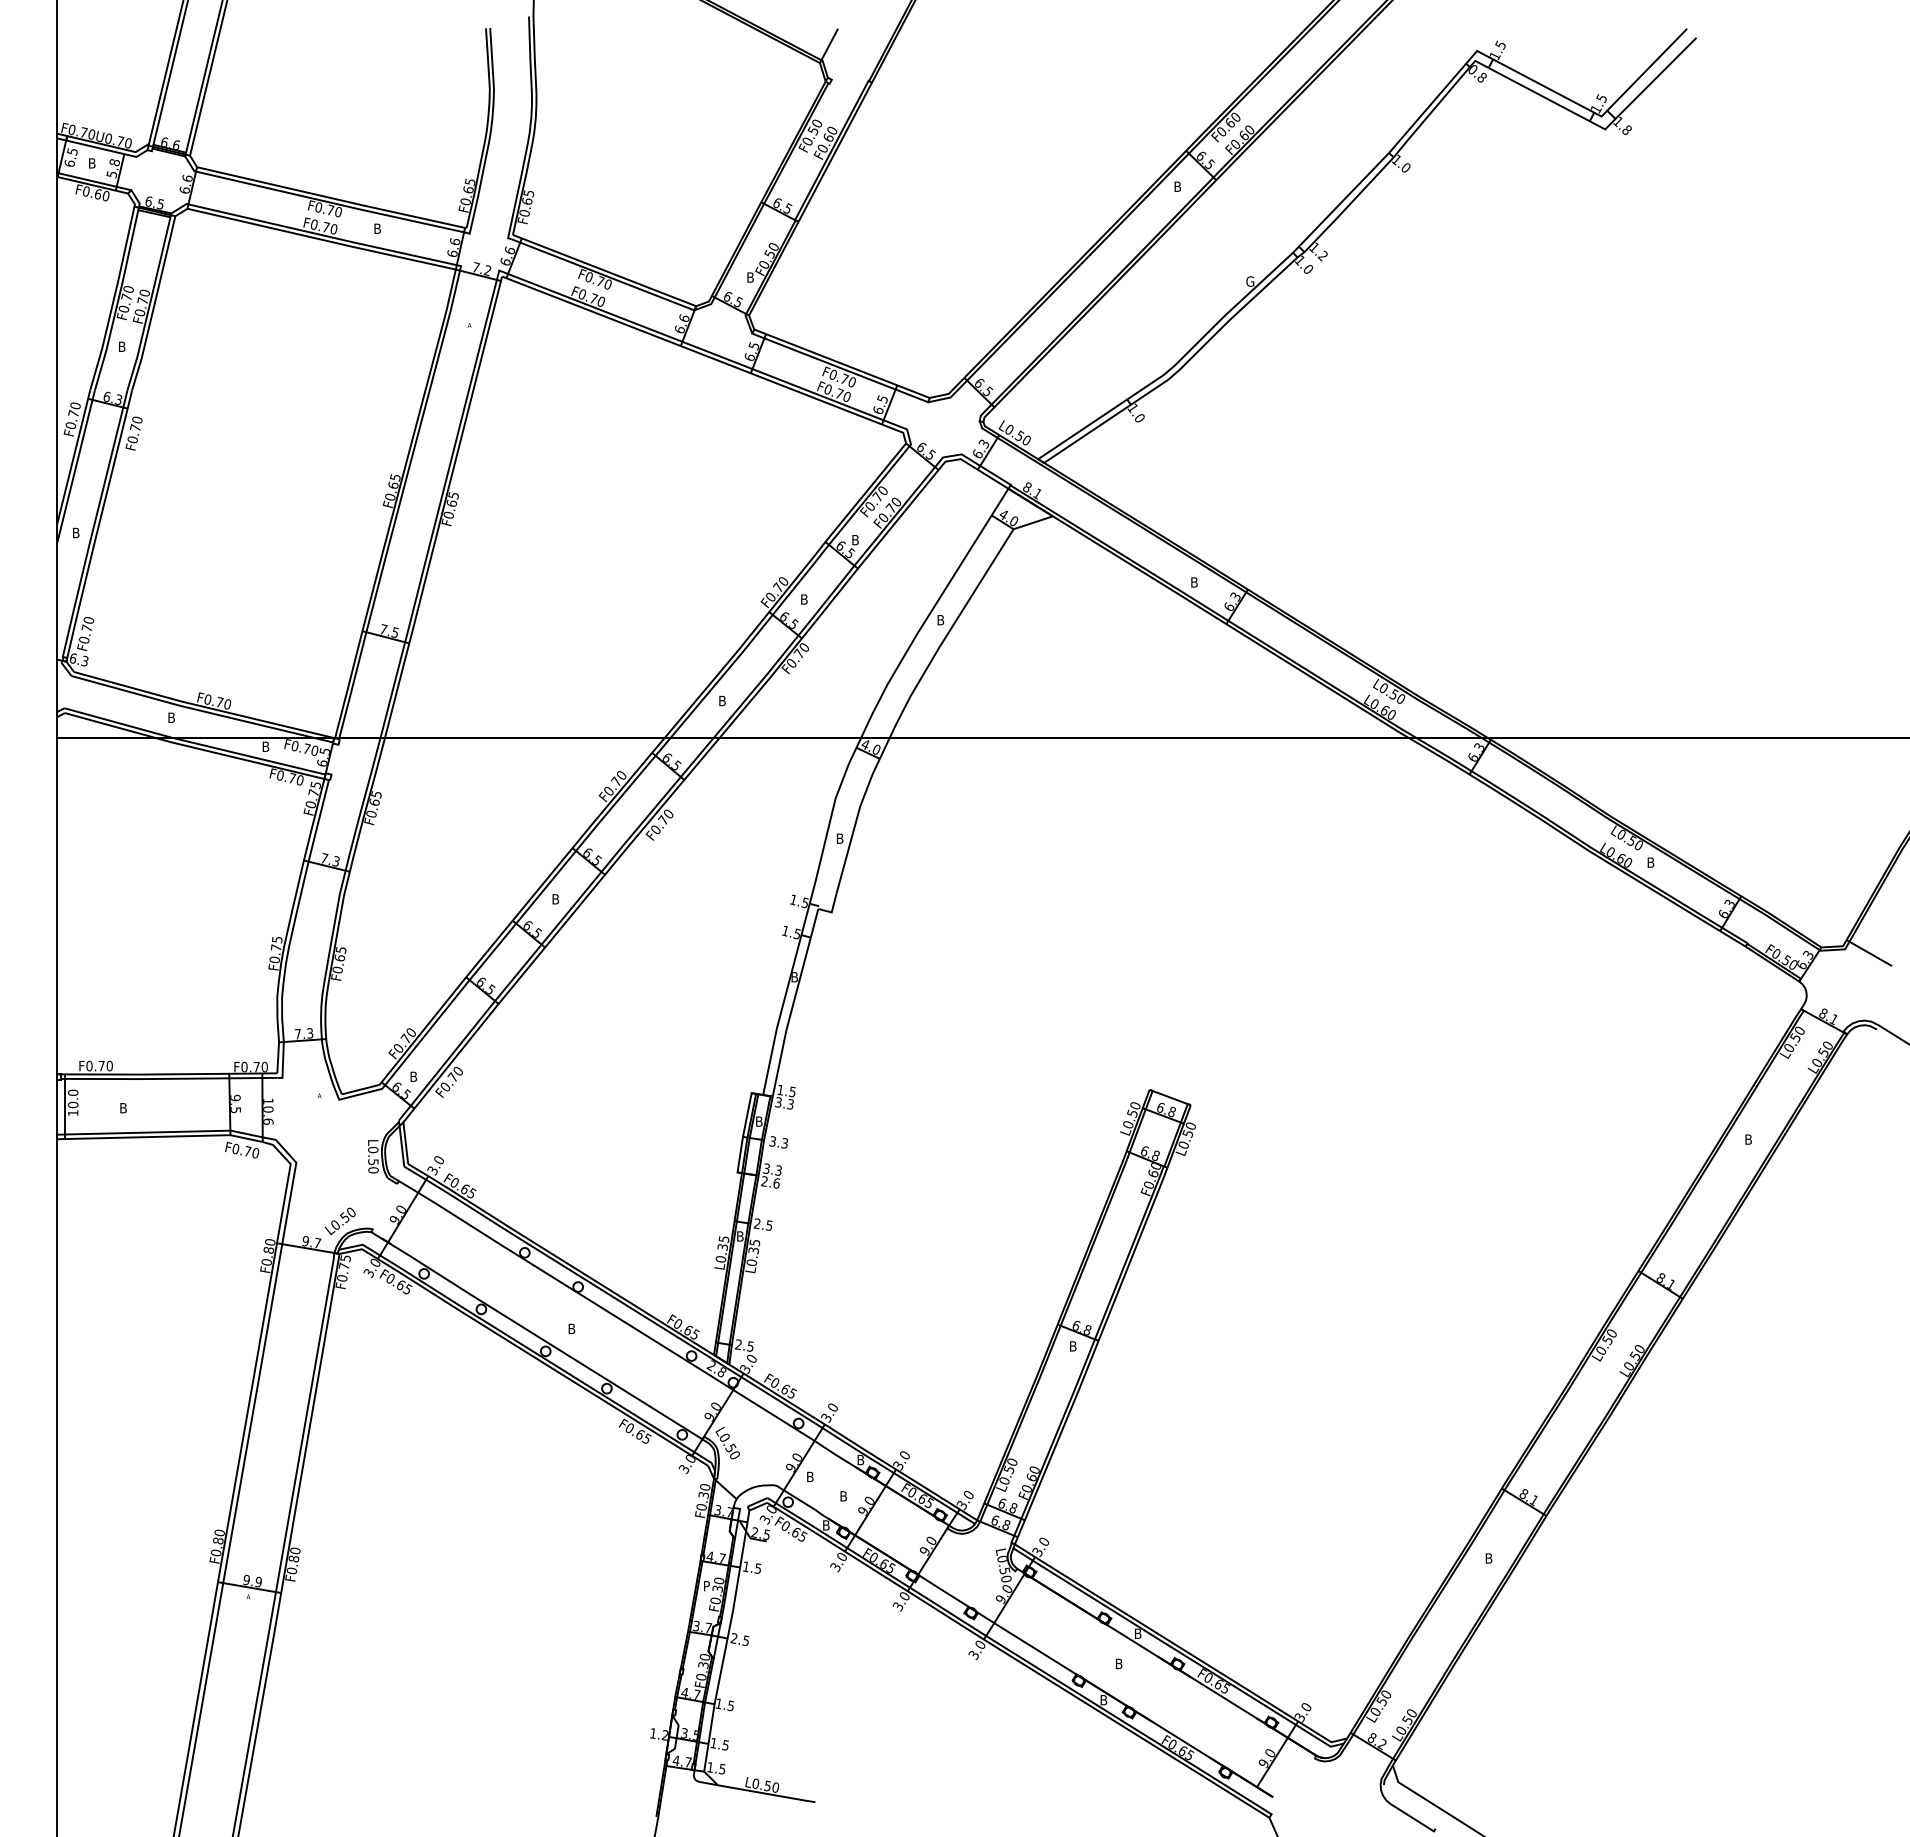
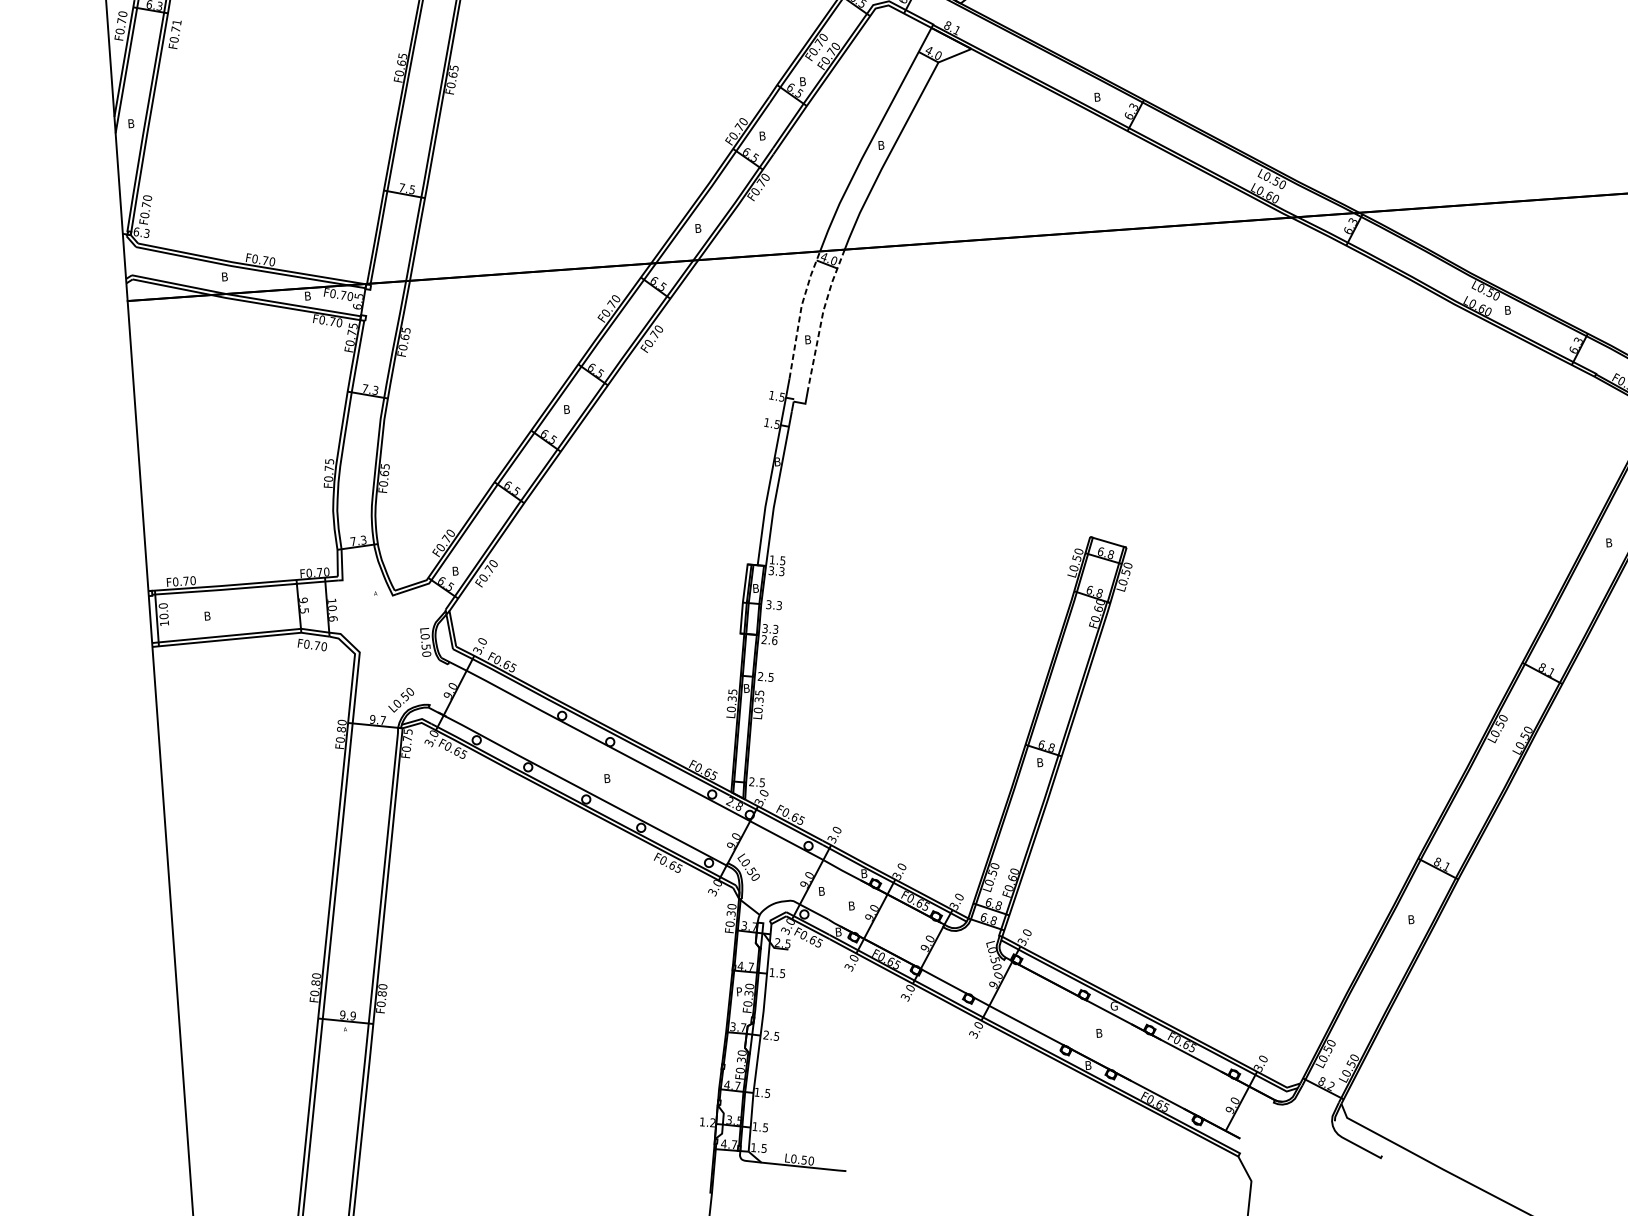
text: (137, 419) -> (177, 22), F0.70 -> F0.71
line: (833, 806) -> (800, 312), solid -> dashed
line: (858, 813) -> (822, 316), solid -> dashed
text: (1138, 1633) -> (1114, 1005), B -> G

